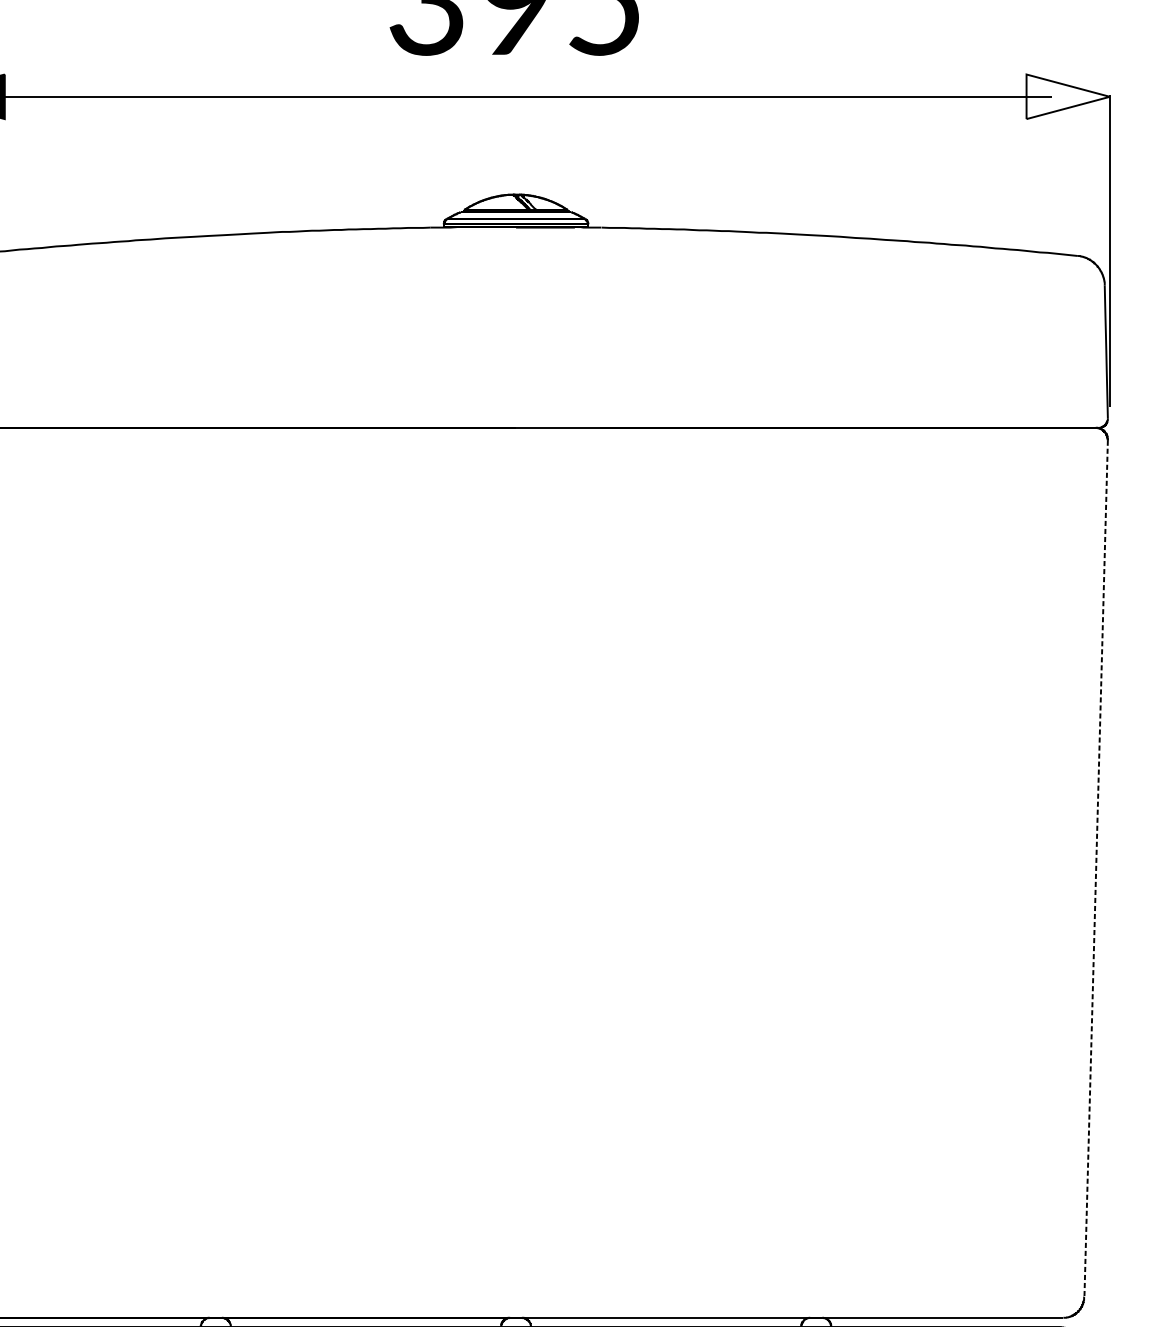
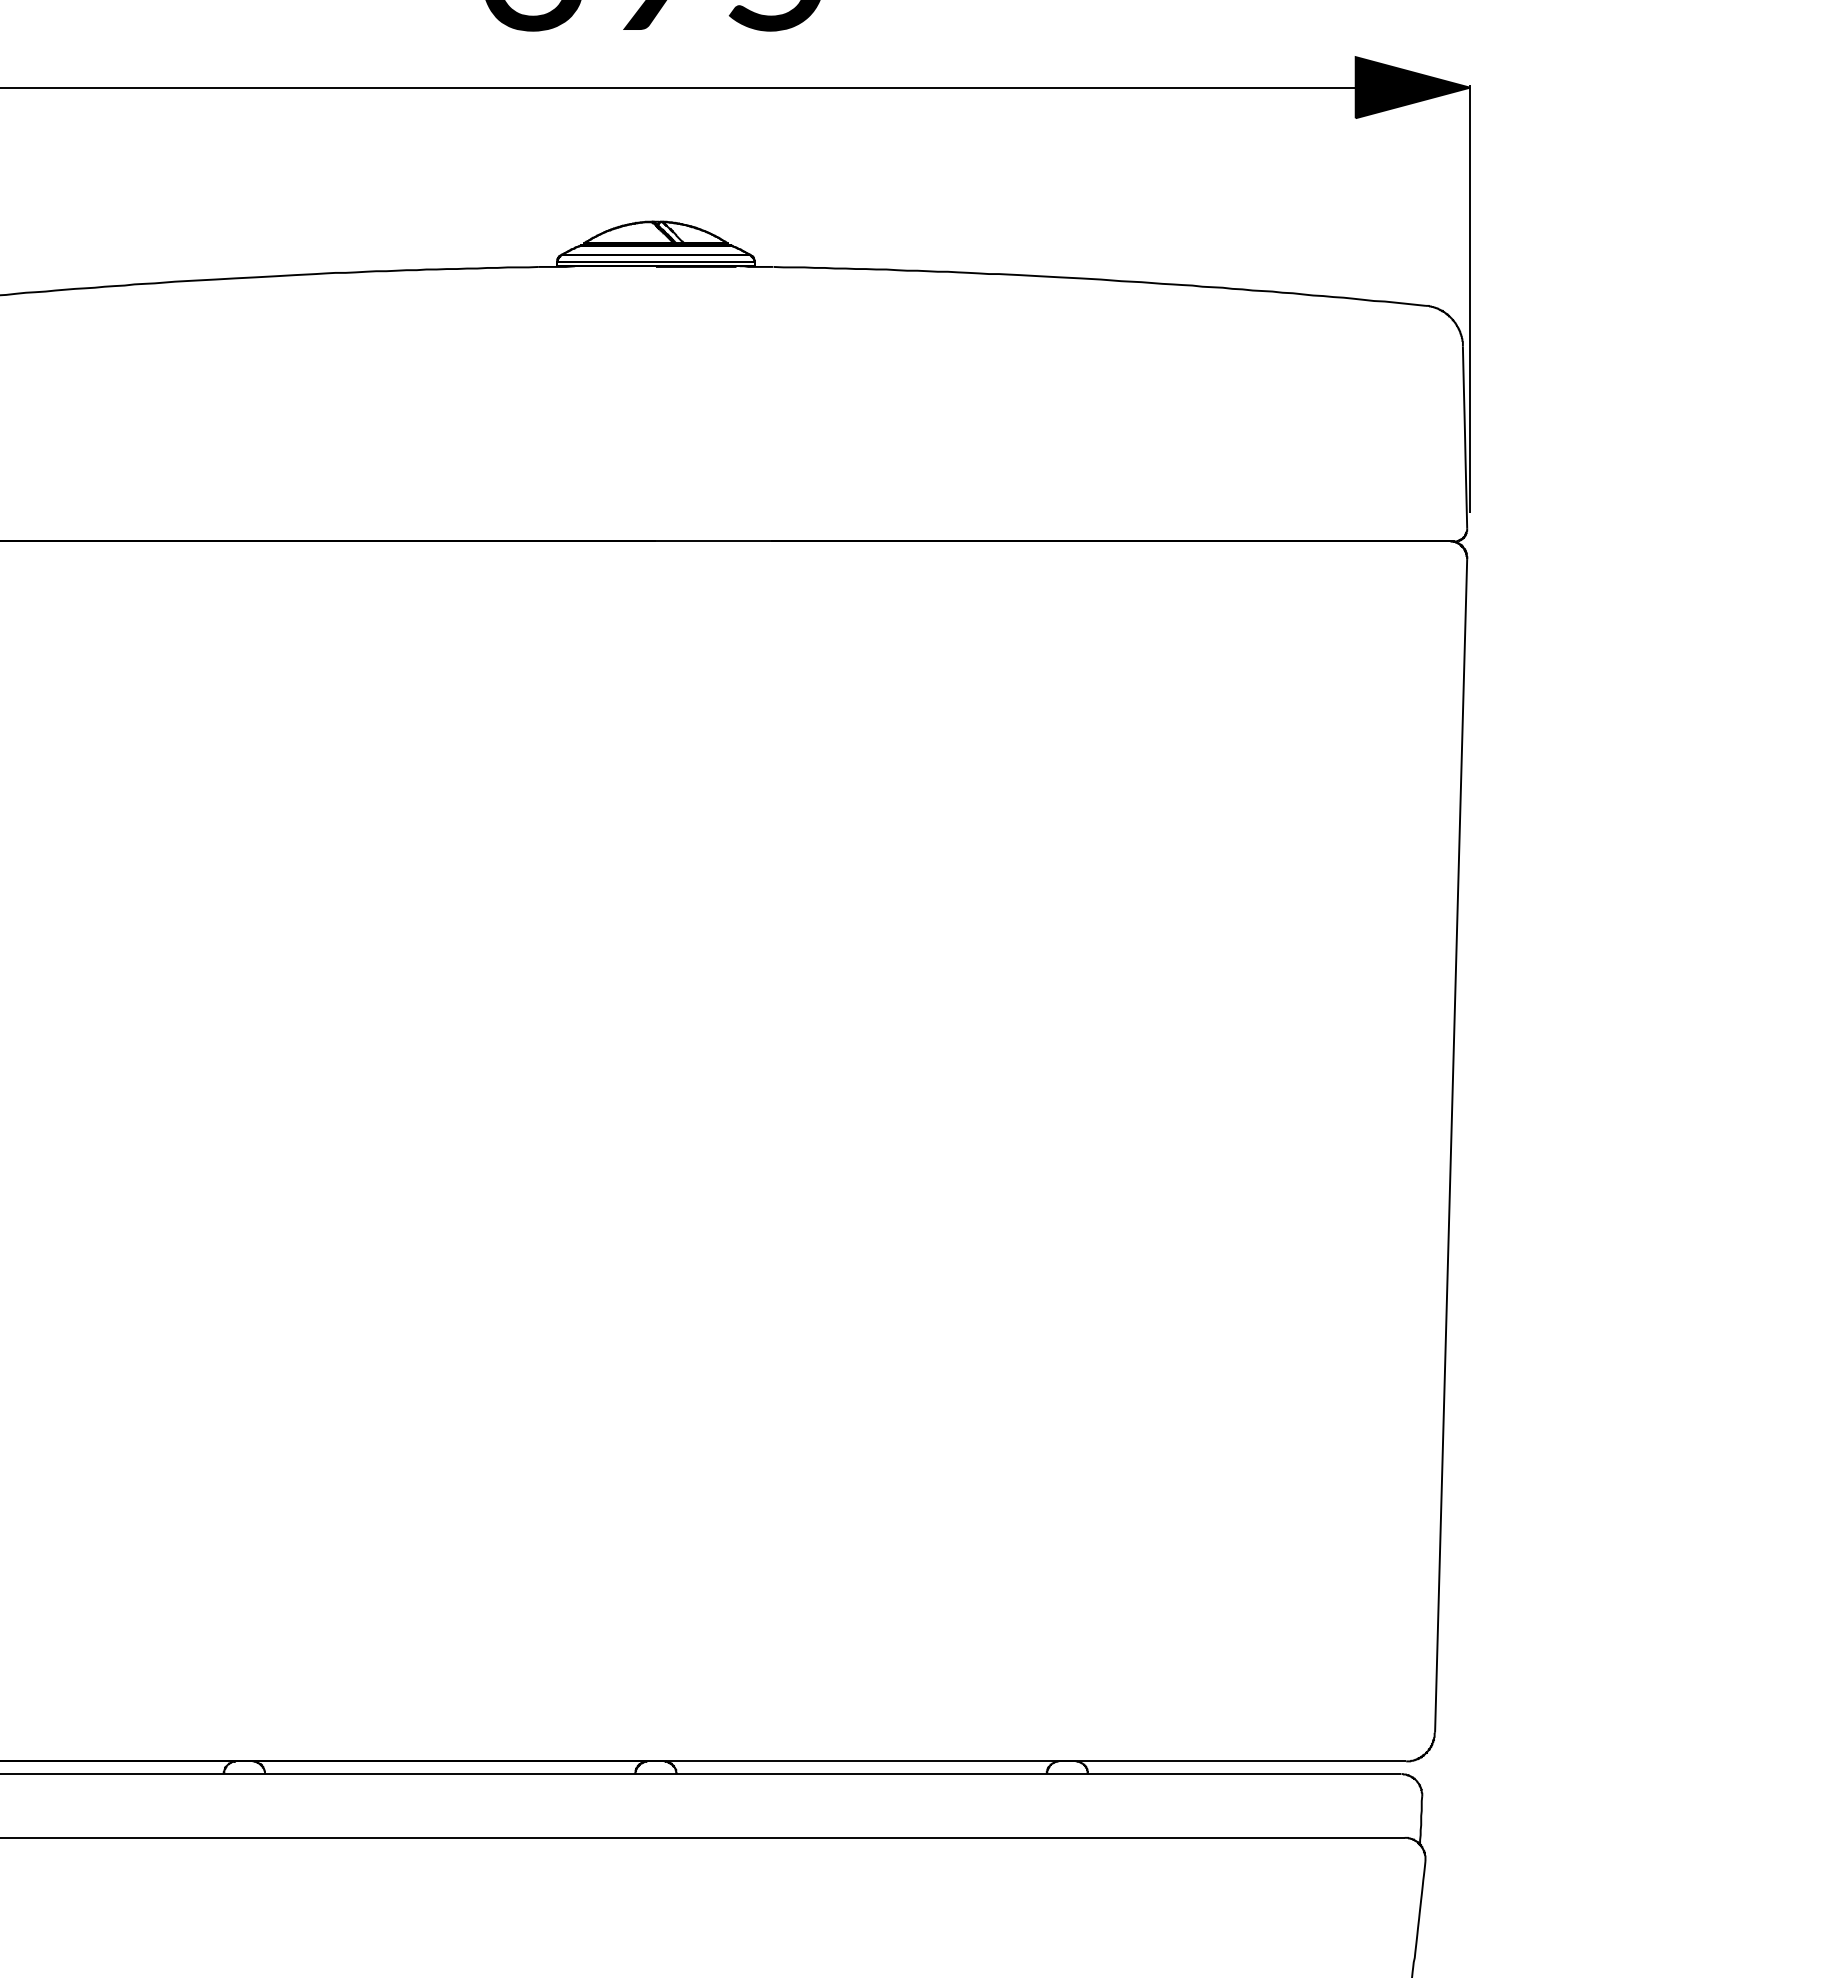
fill: (1067, 96) -> (1412, 87), added
line: (1096, 869) -> (1451, 1146), dashed -> solid

